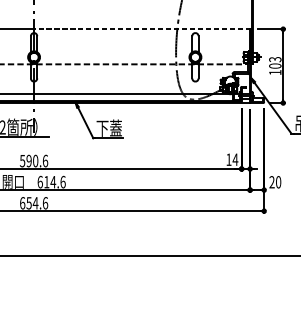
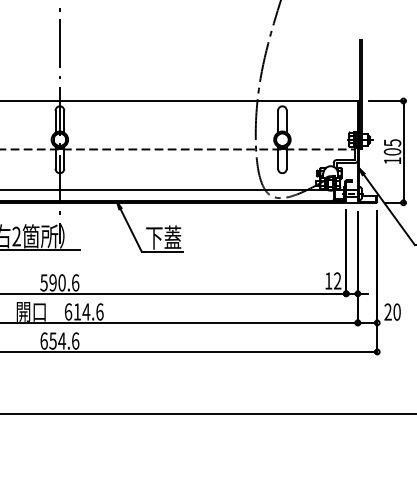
line: (142, 29) -> (209, 101), dashed -> solid
text: (274, 59) -> (391, 142), 103 -> 105
text: (235, 159) -> (337, 280), 14 -> 12

